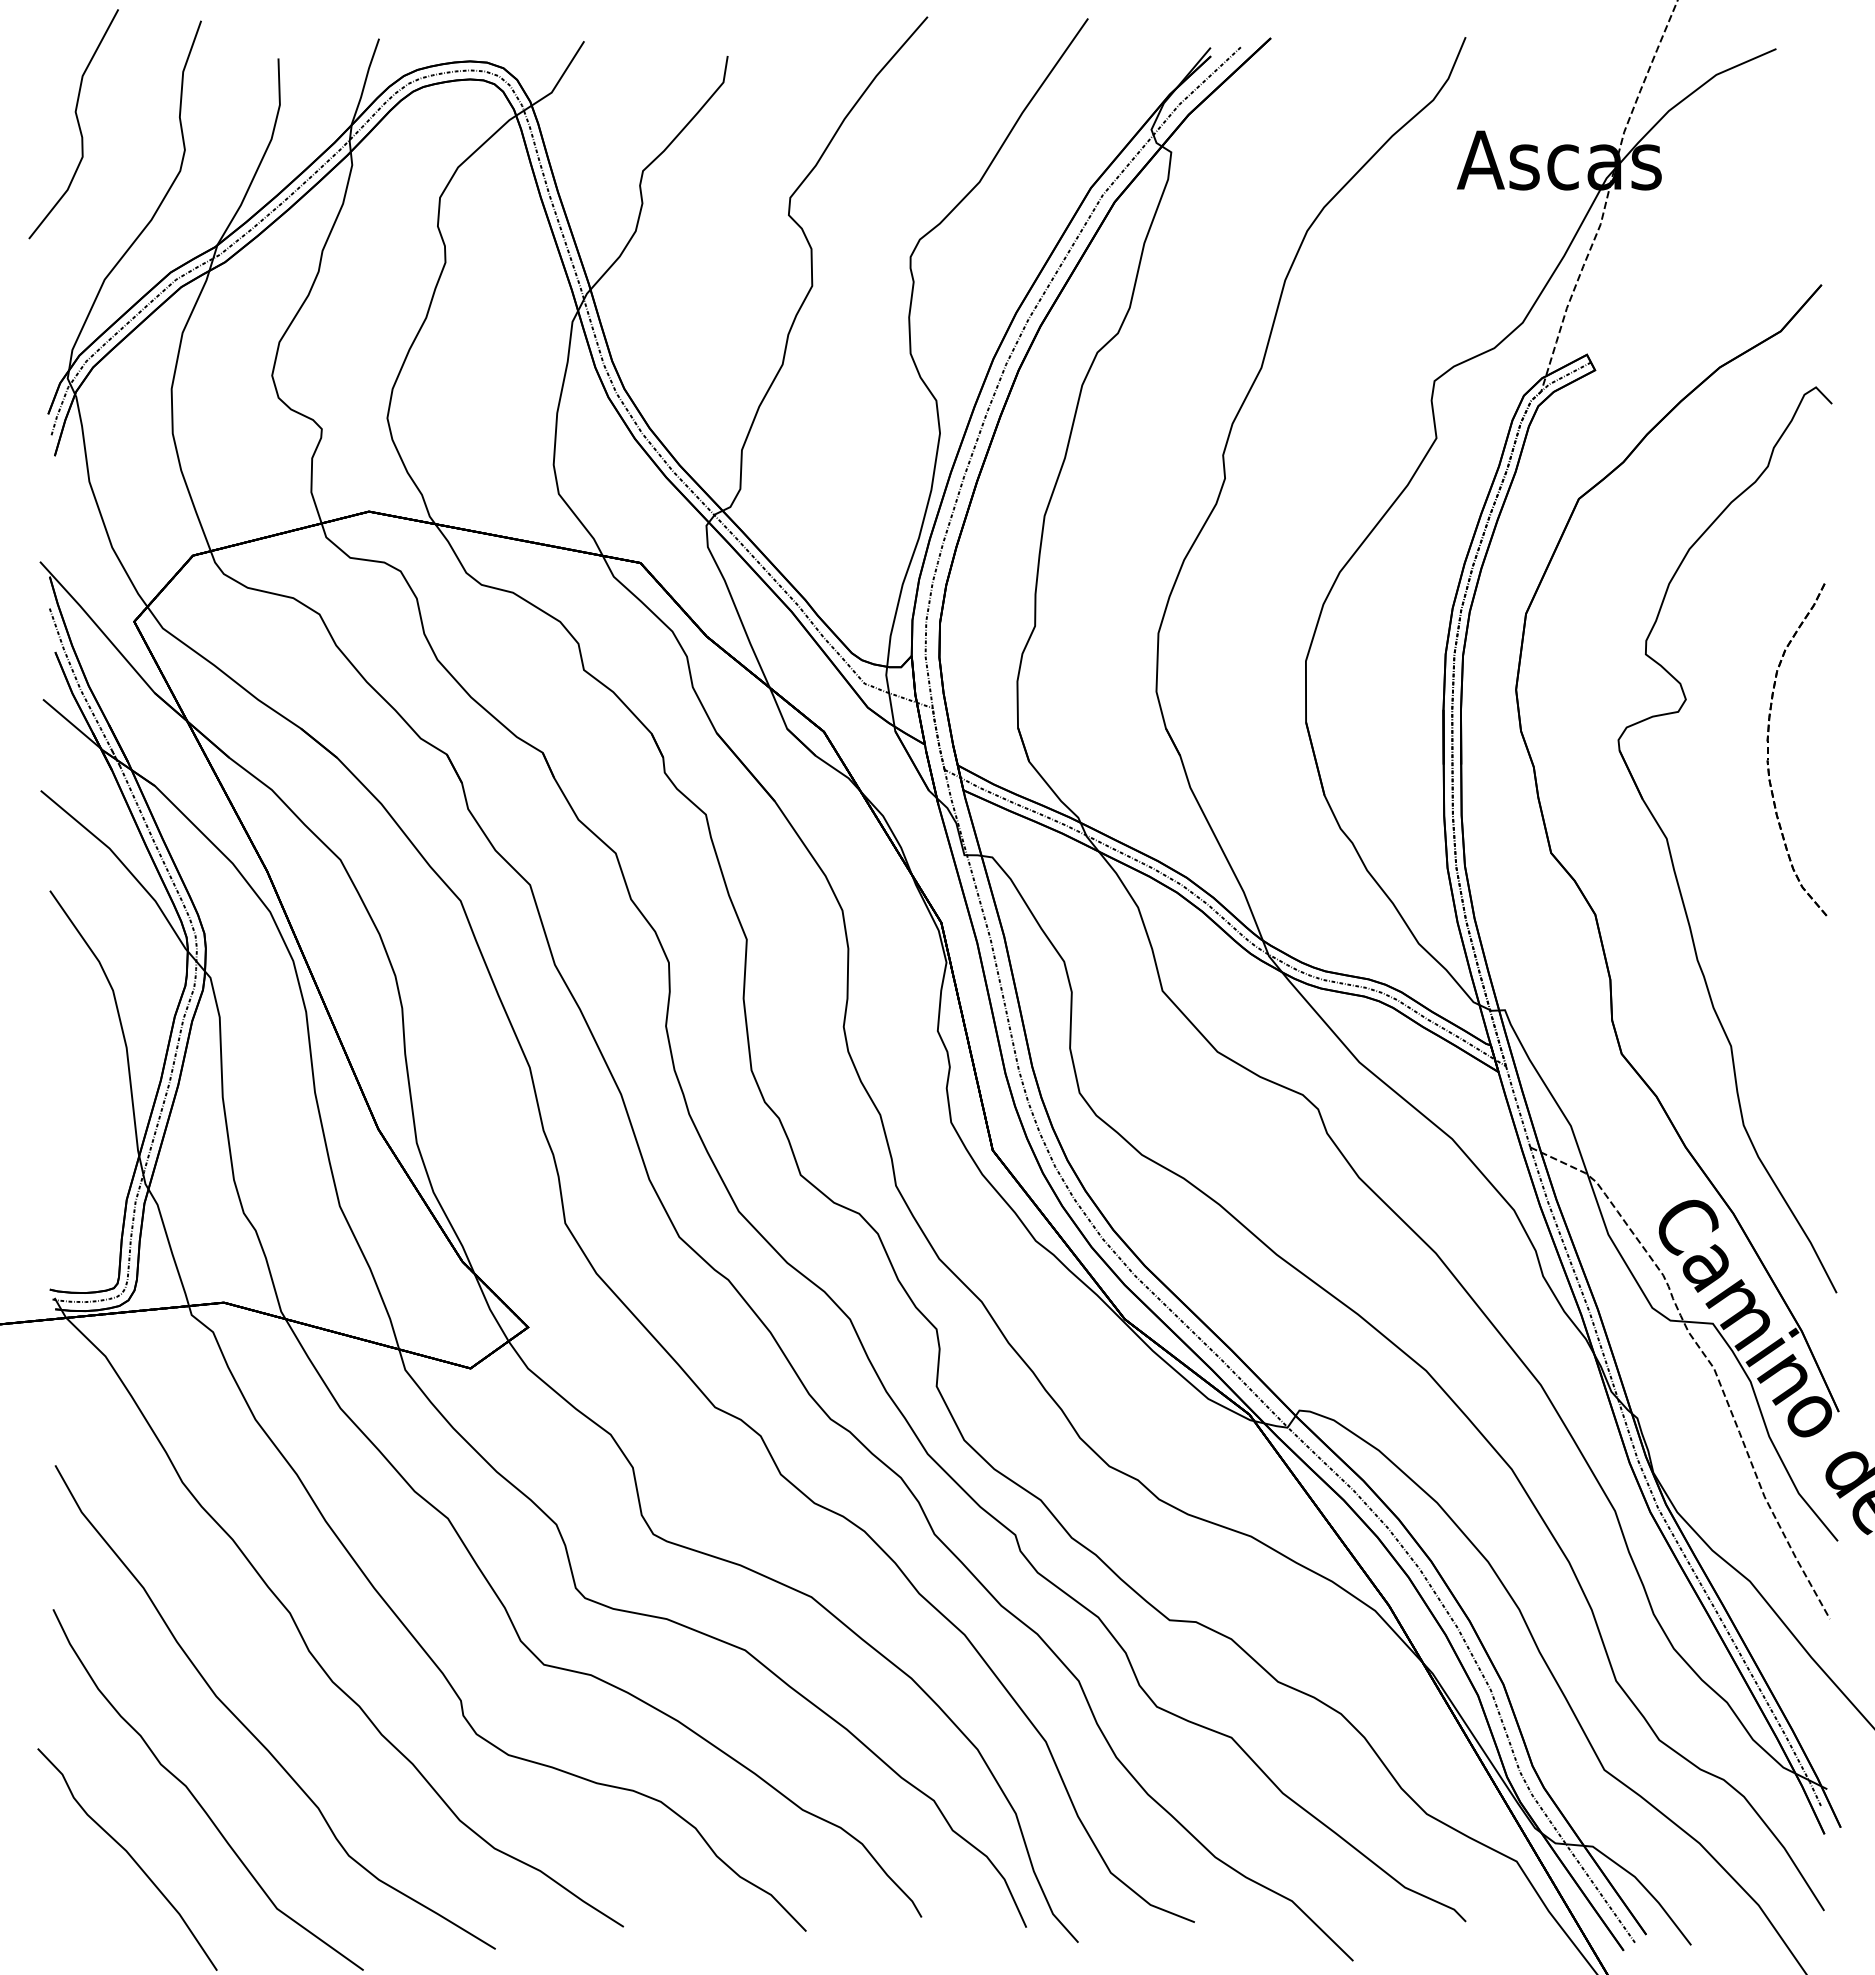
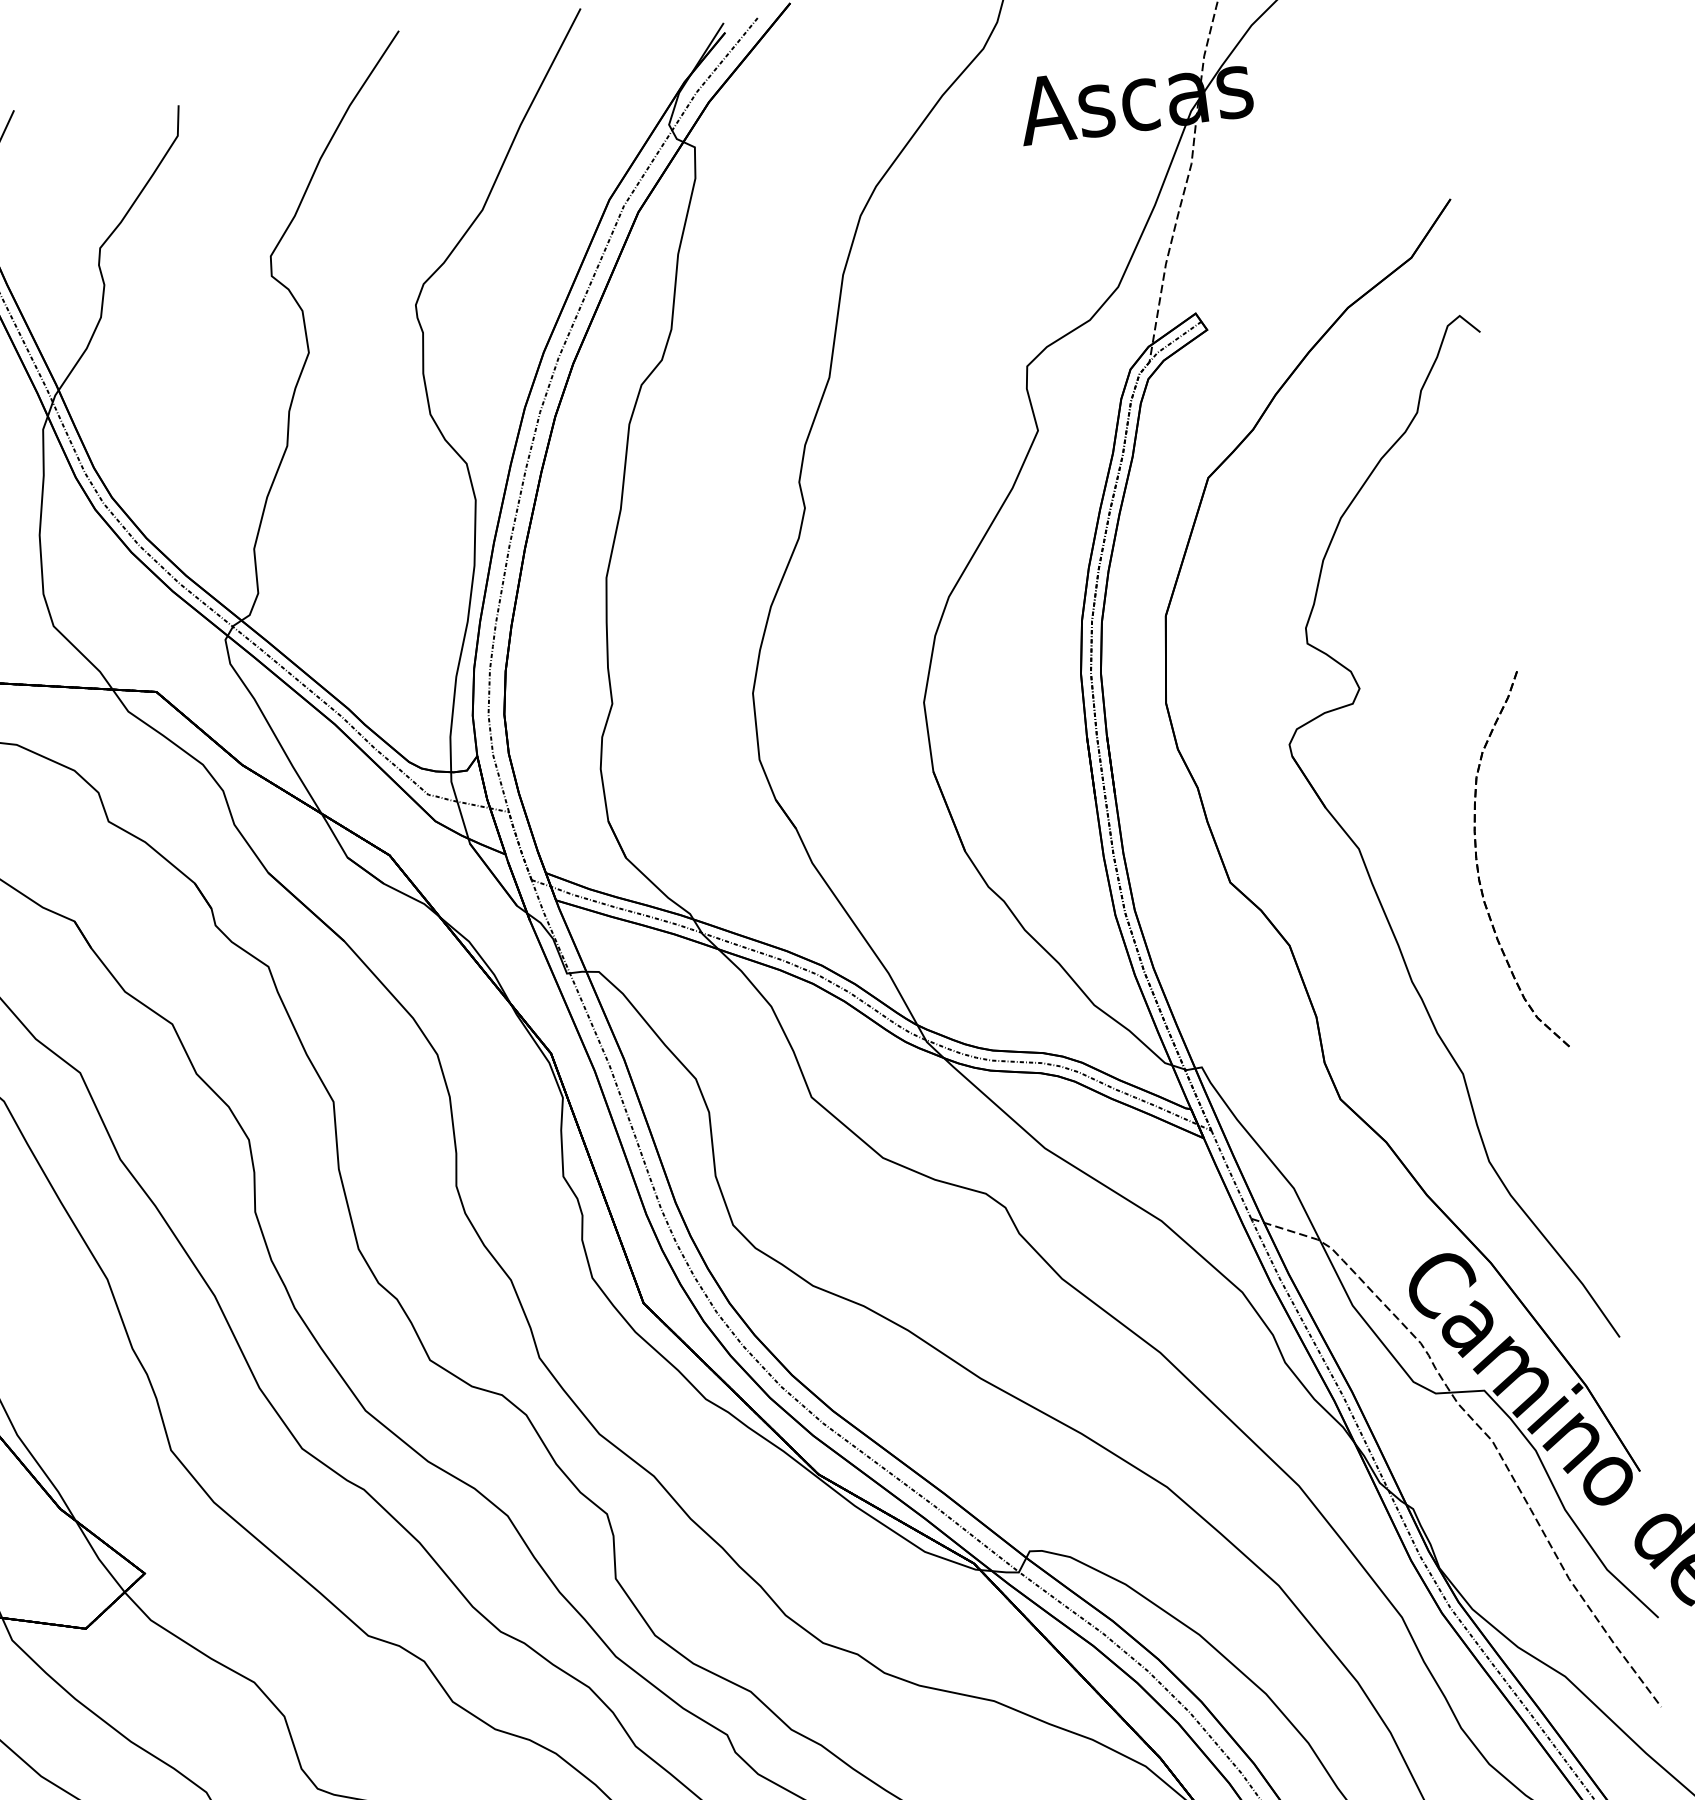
part: (1768, 749) -> (1478, 867), moved

